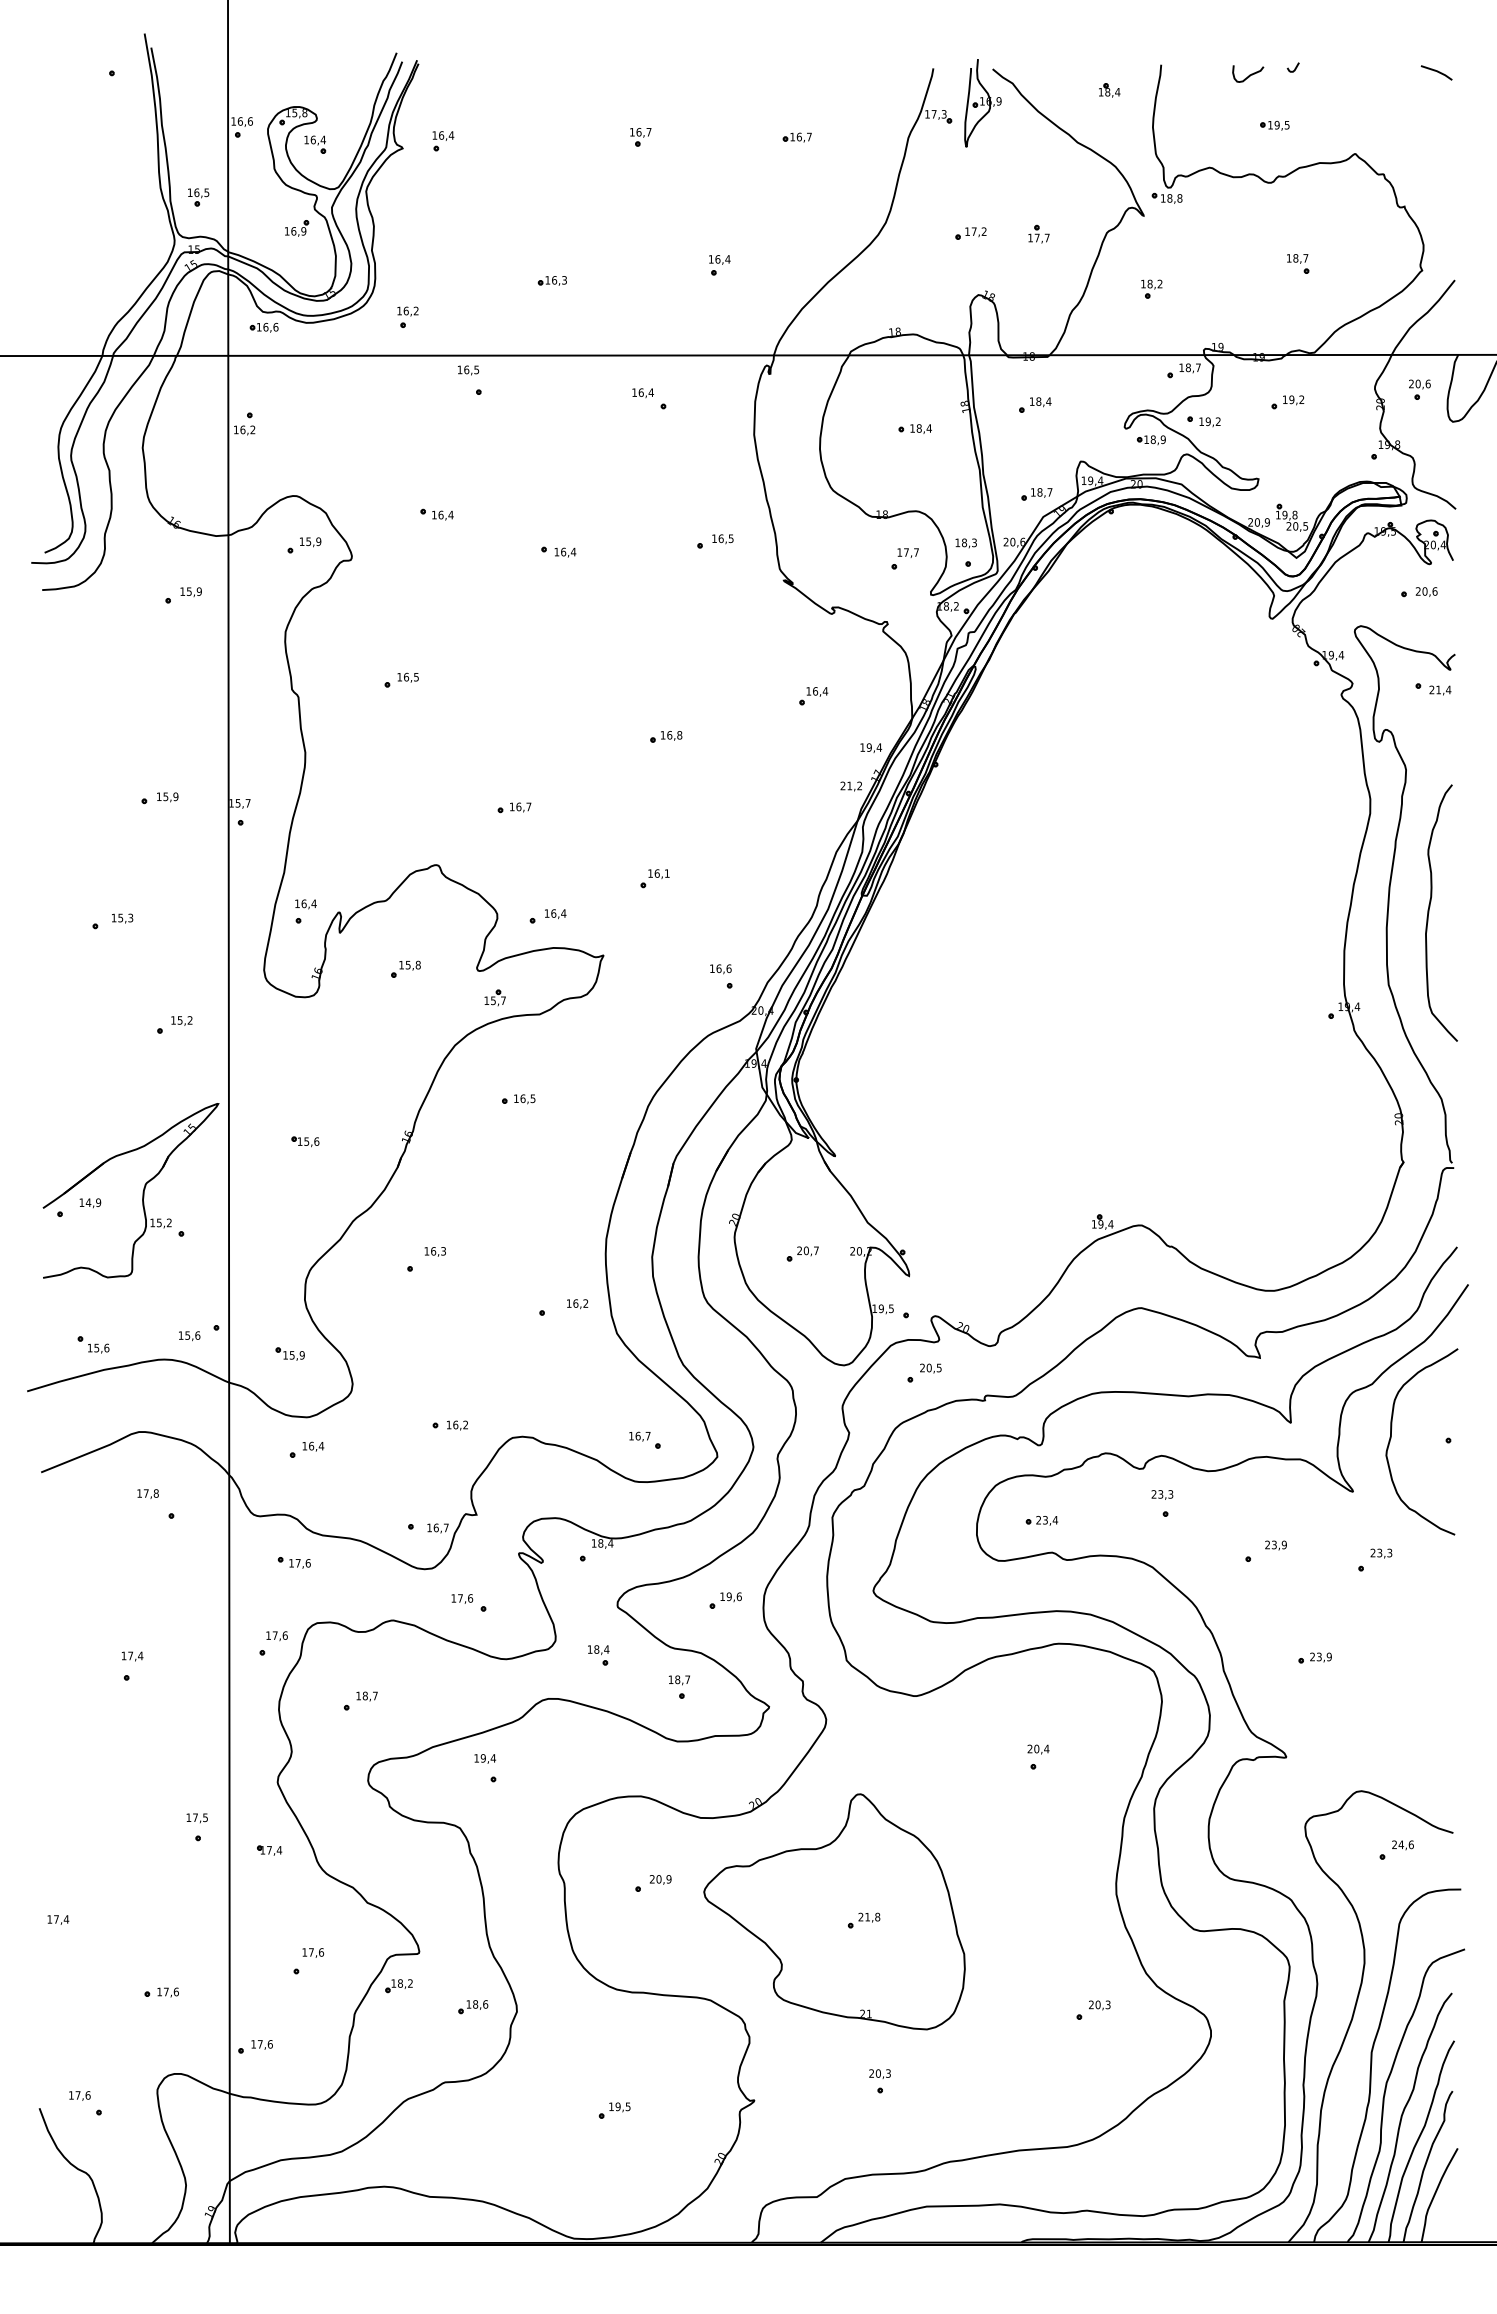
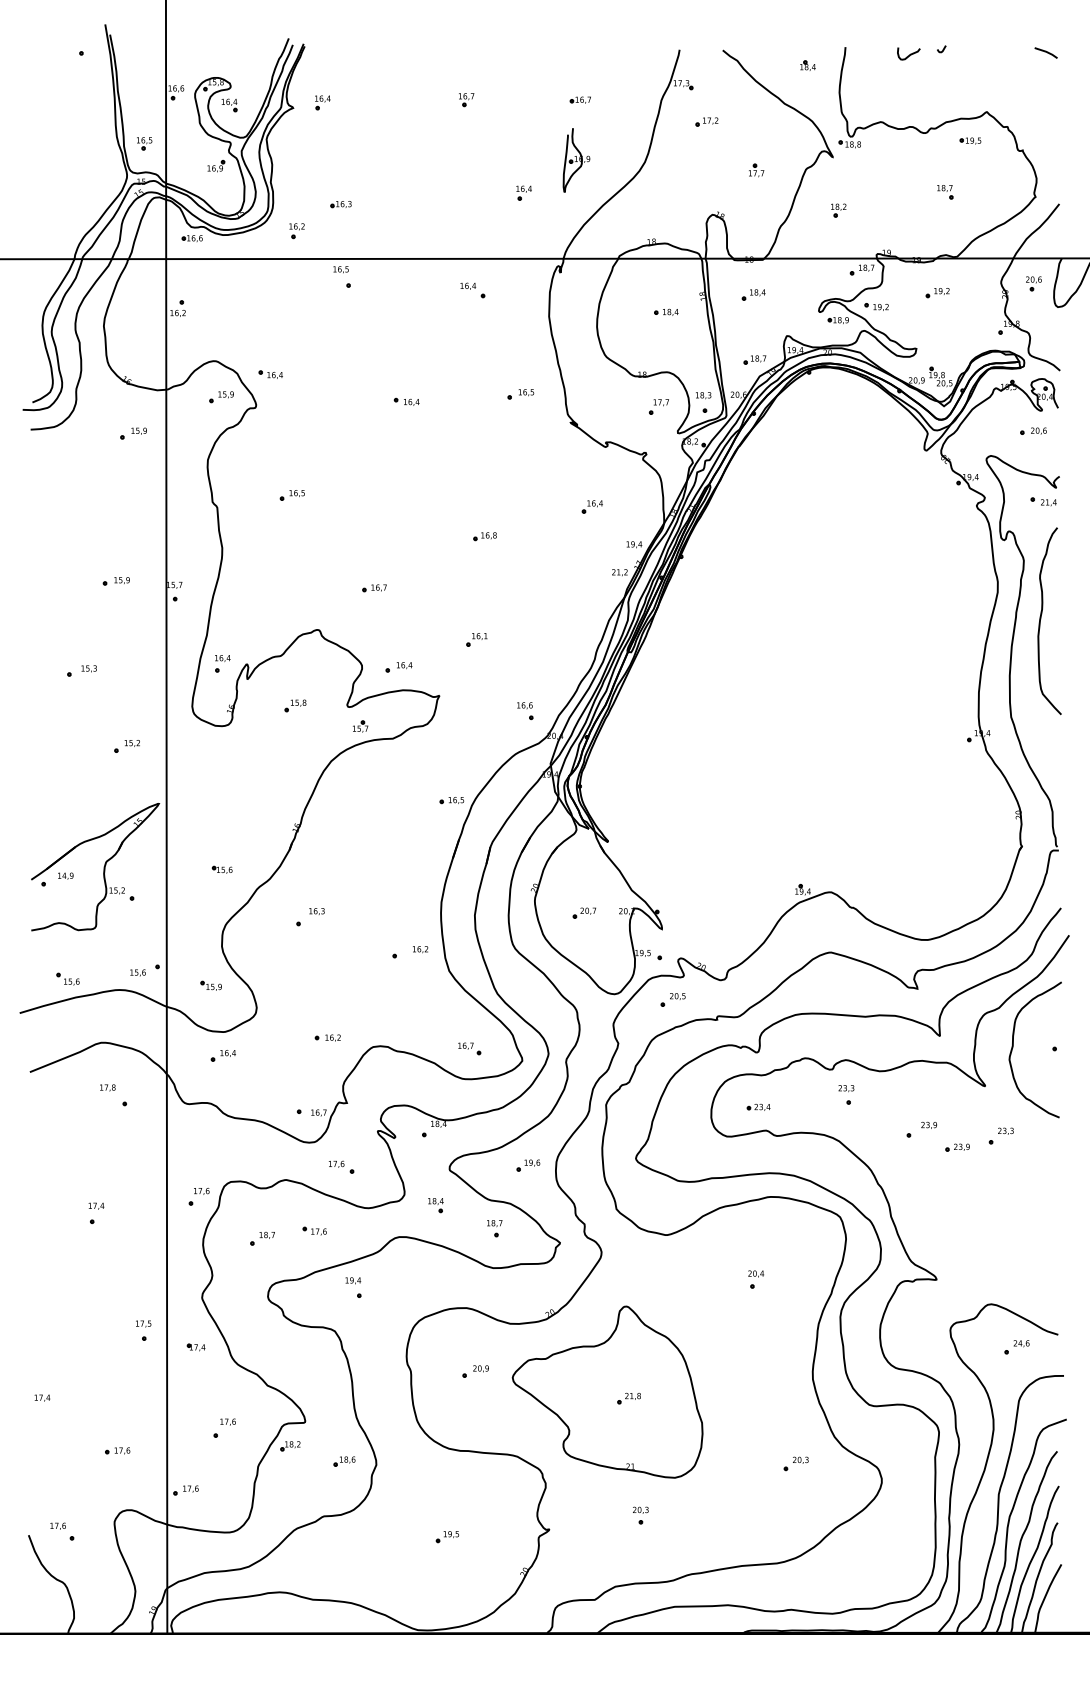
part: (982, 103) -> (576, 160), moved
part: (1274, 125) -> (970, 140), moved
part: (970, 233) -> (706, 121), moved
part: (551, 280) -> (340, 204), moved
part: (436, 514) -> (270, 374), moved
curve: (1429, 912) -> (1040, 620), moved
part: (518, 1099) -> (451, 800), moved
part: (305, 1141) -> (222, 869), moved
part: (293, 1562) -> (314, 1230), moved
part: (1314, 1657) -> (957, 1147), moved

